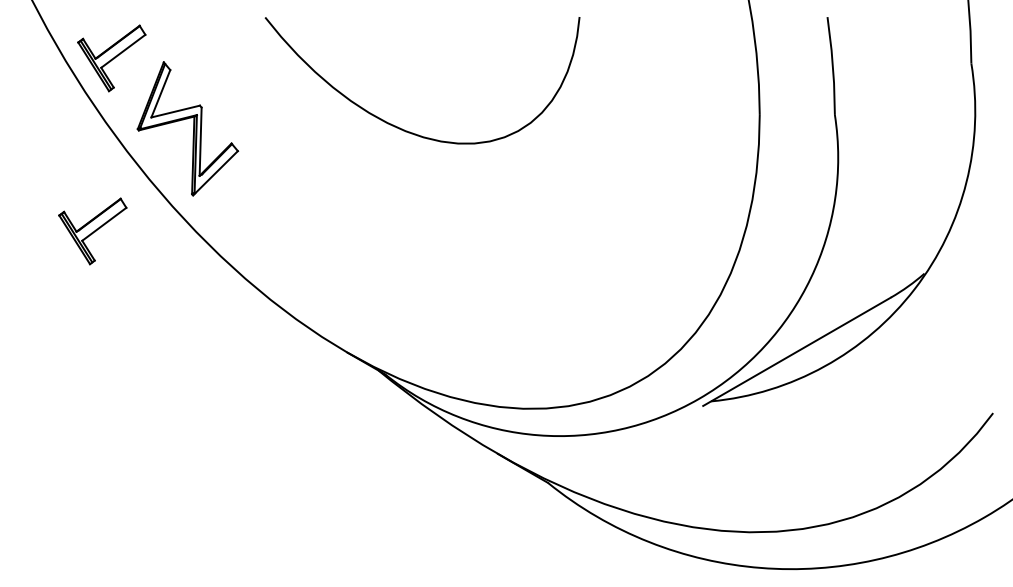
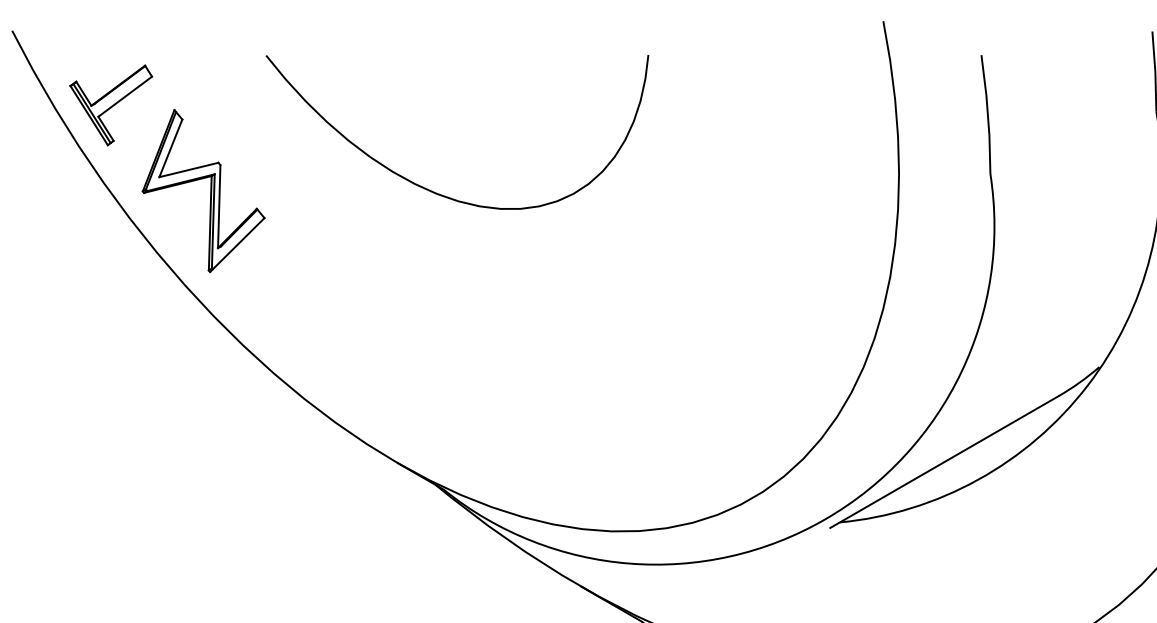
curve: (400, 127) -> (430, 189), moved
part: (92, 231) -> (87, 315), removed

